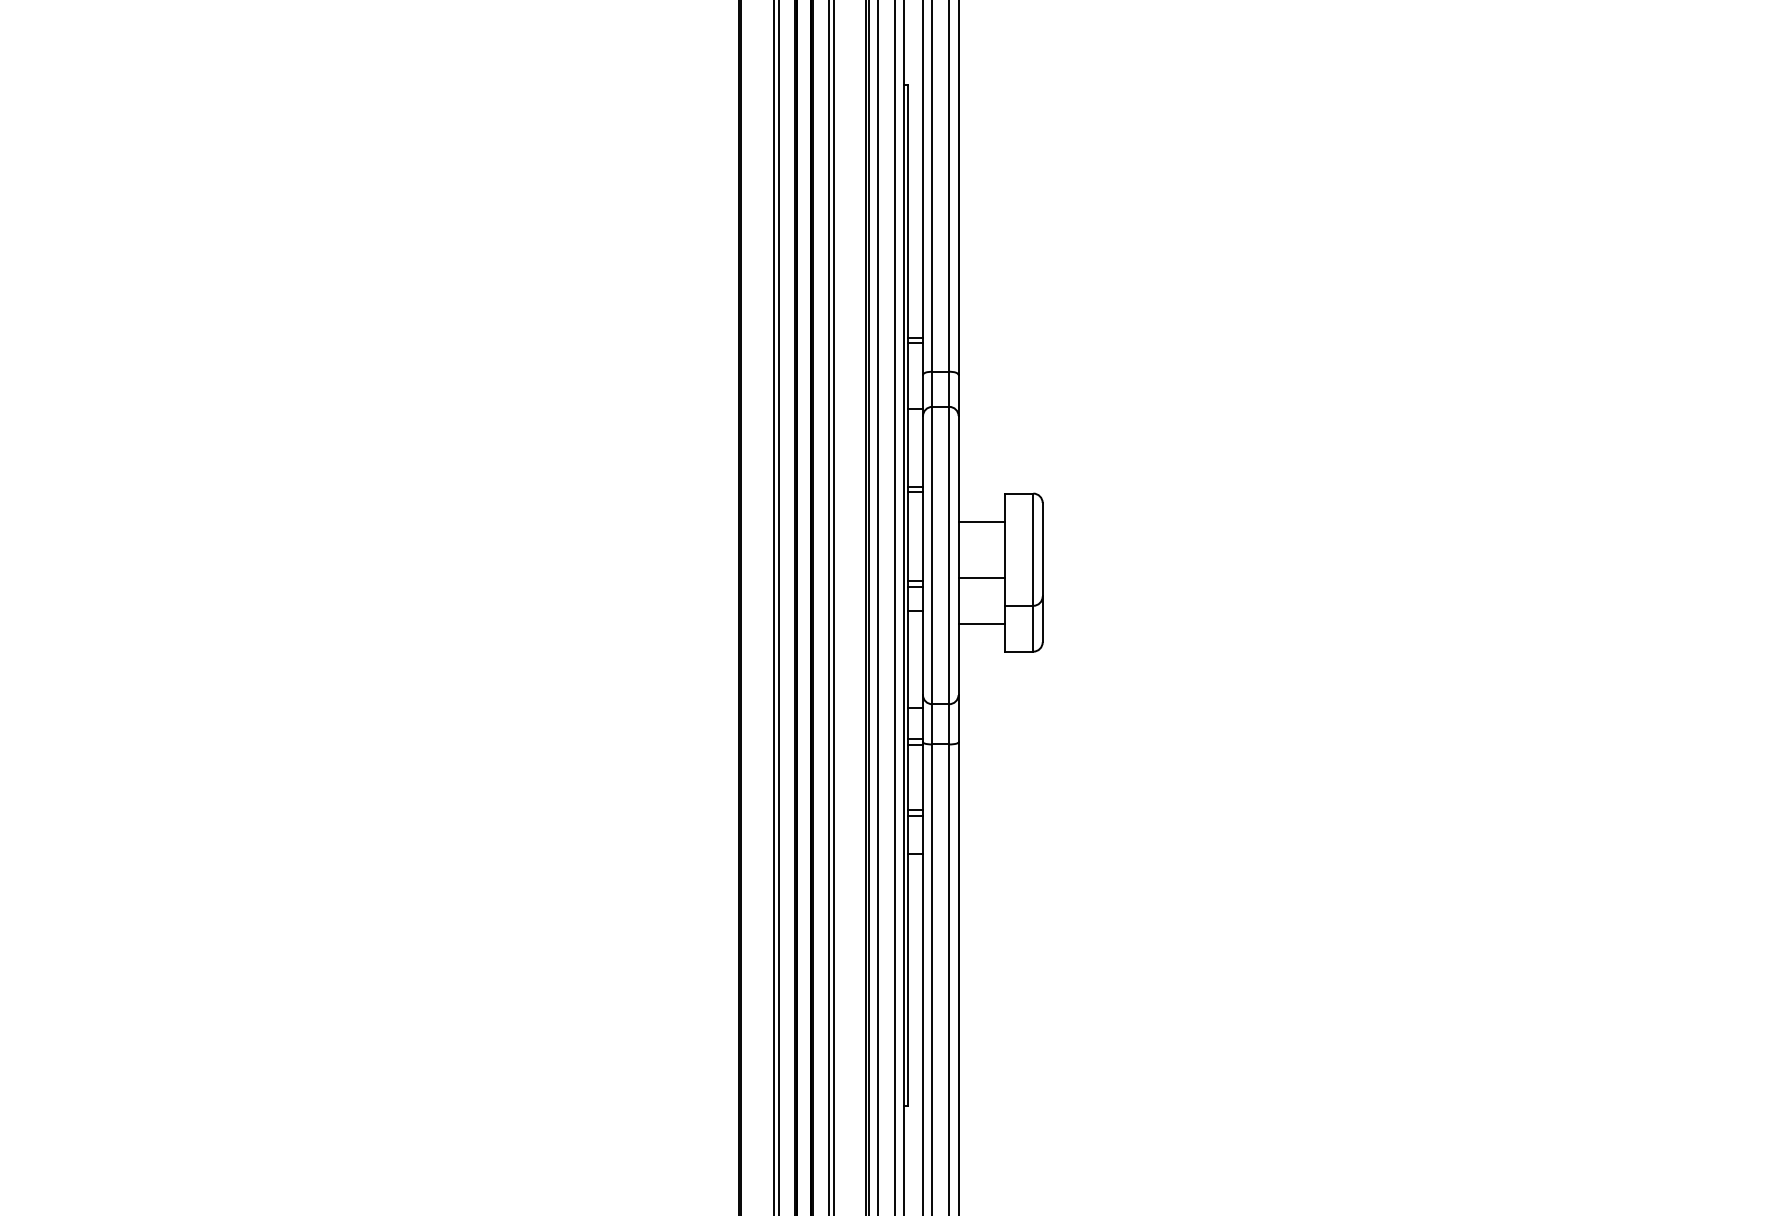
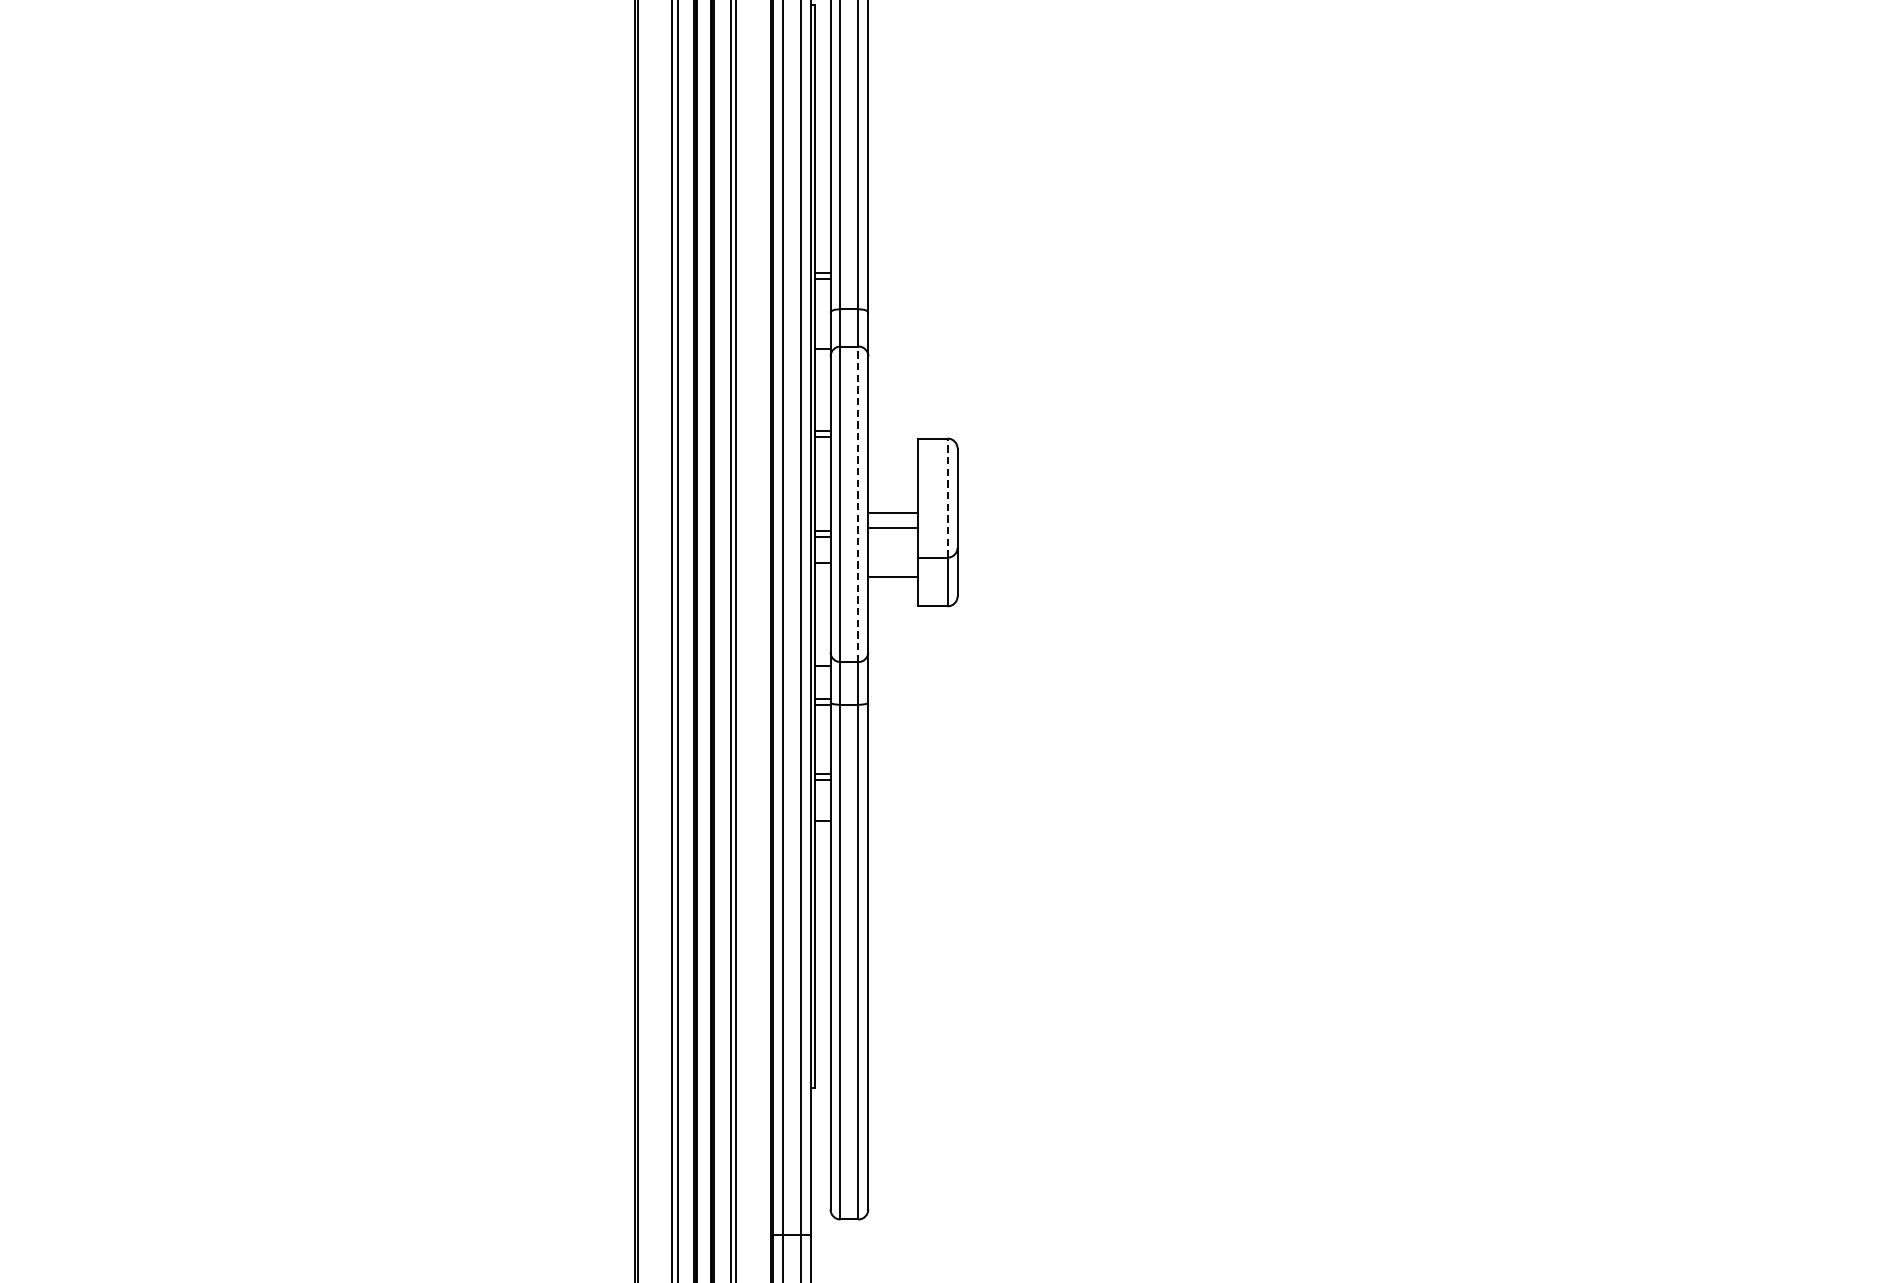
line: (981, 521) -> (892, 512), moved
line: (1033, 549) -> (947, 497), solid -> dashed
line: (949, 555) -> (858, 504), solid -> dashed

